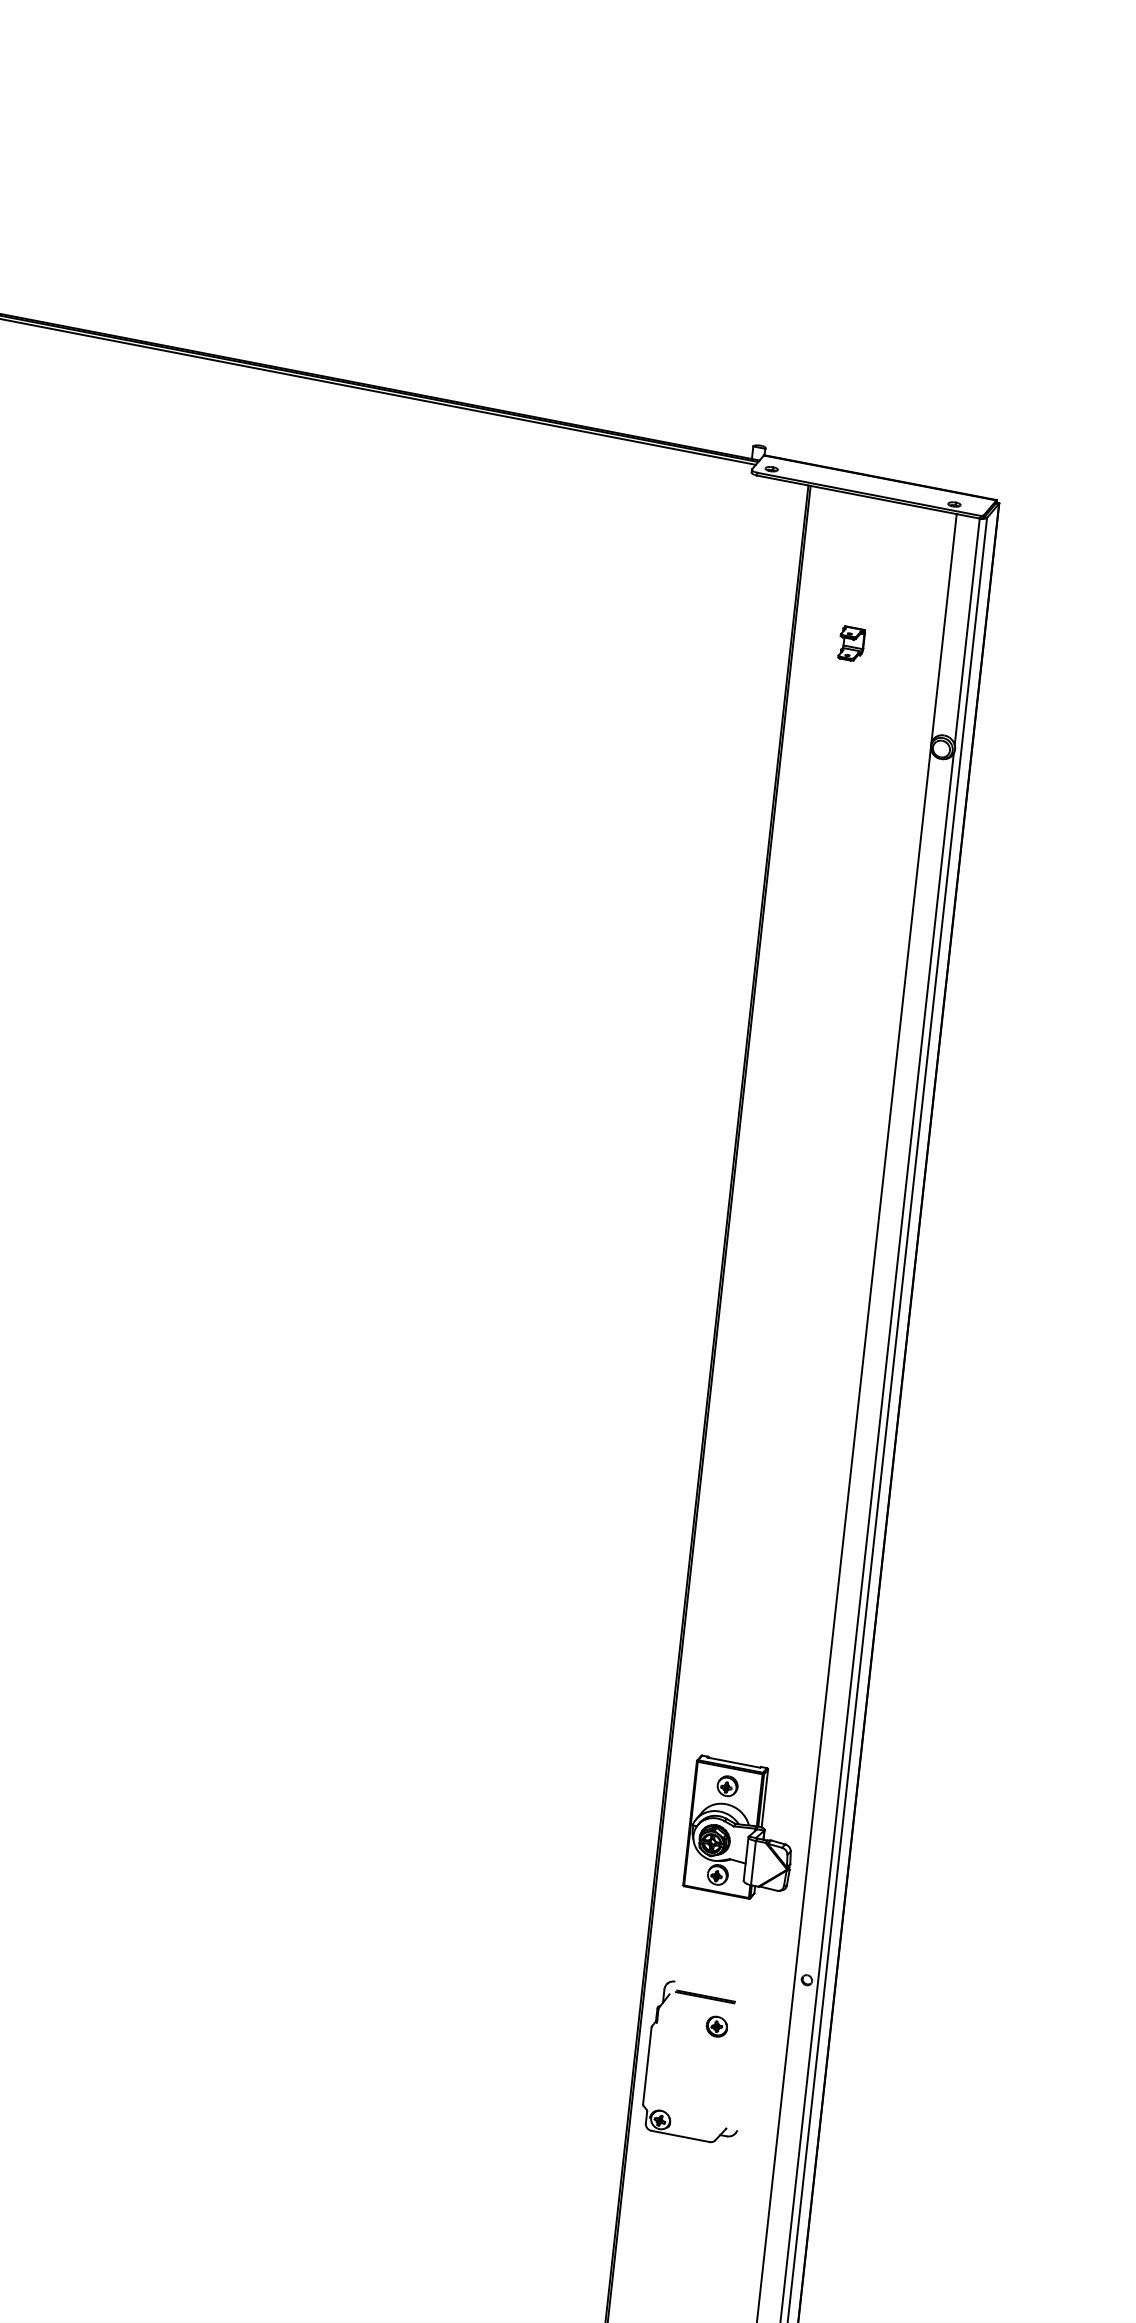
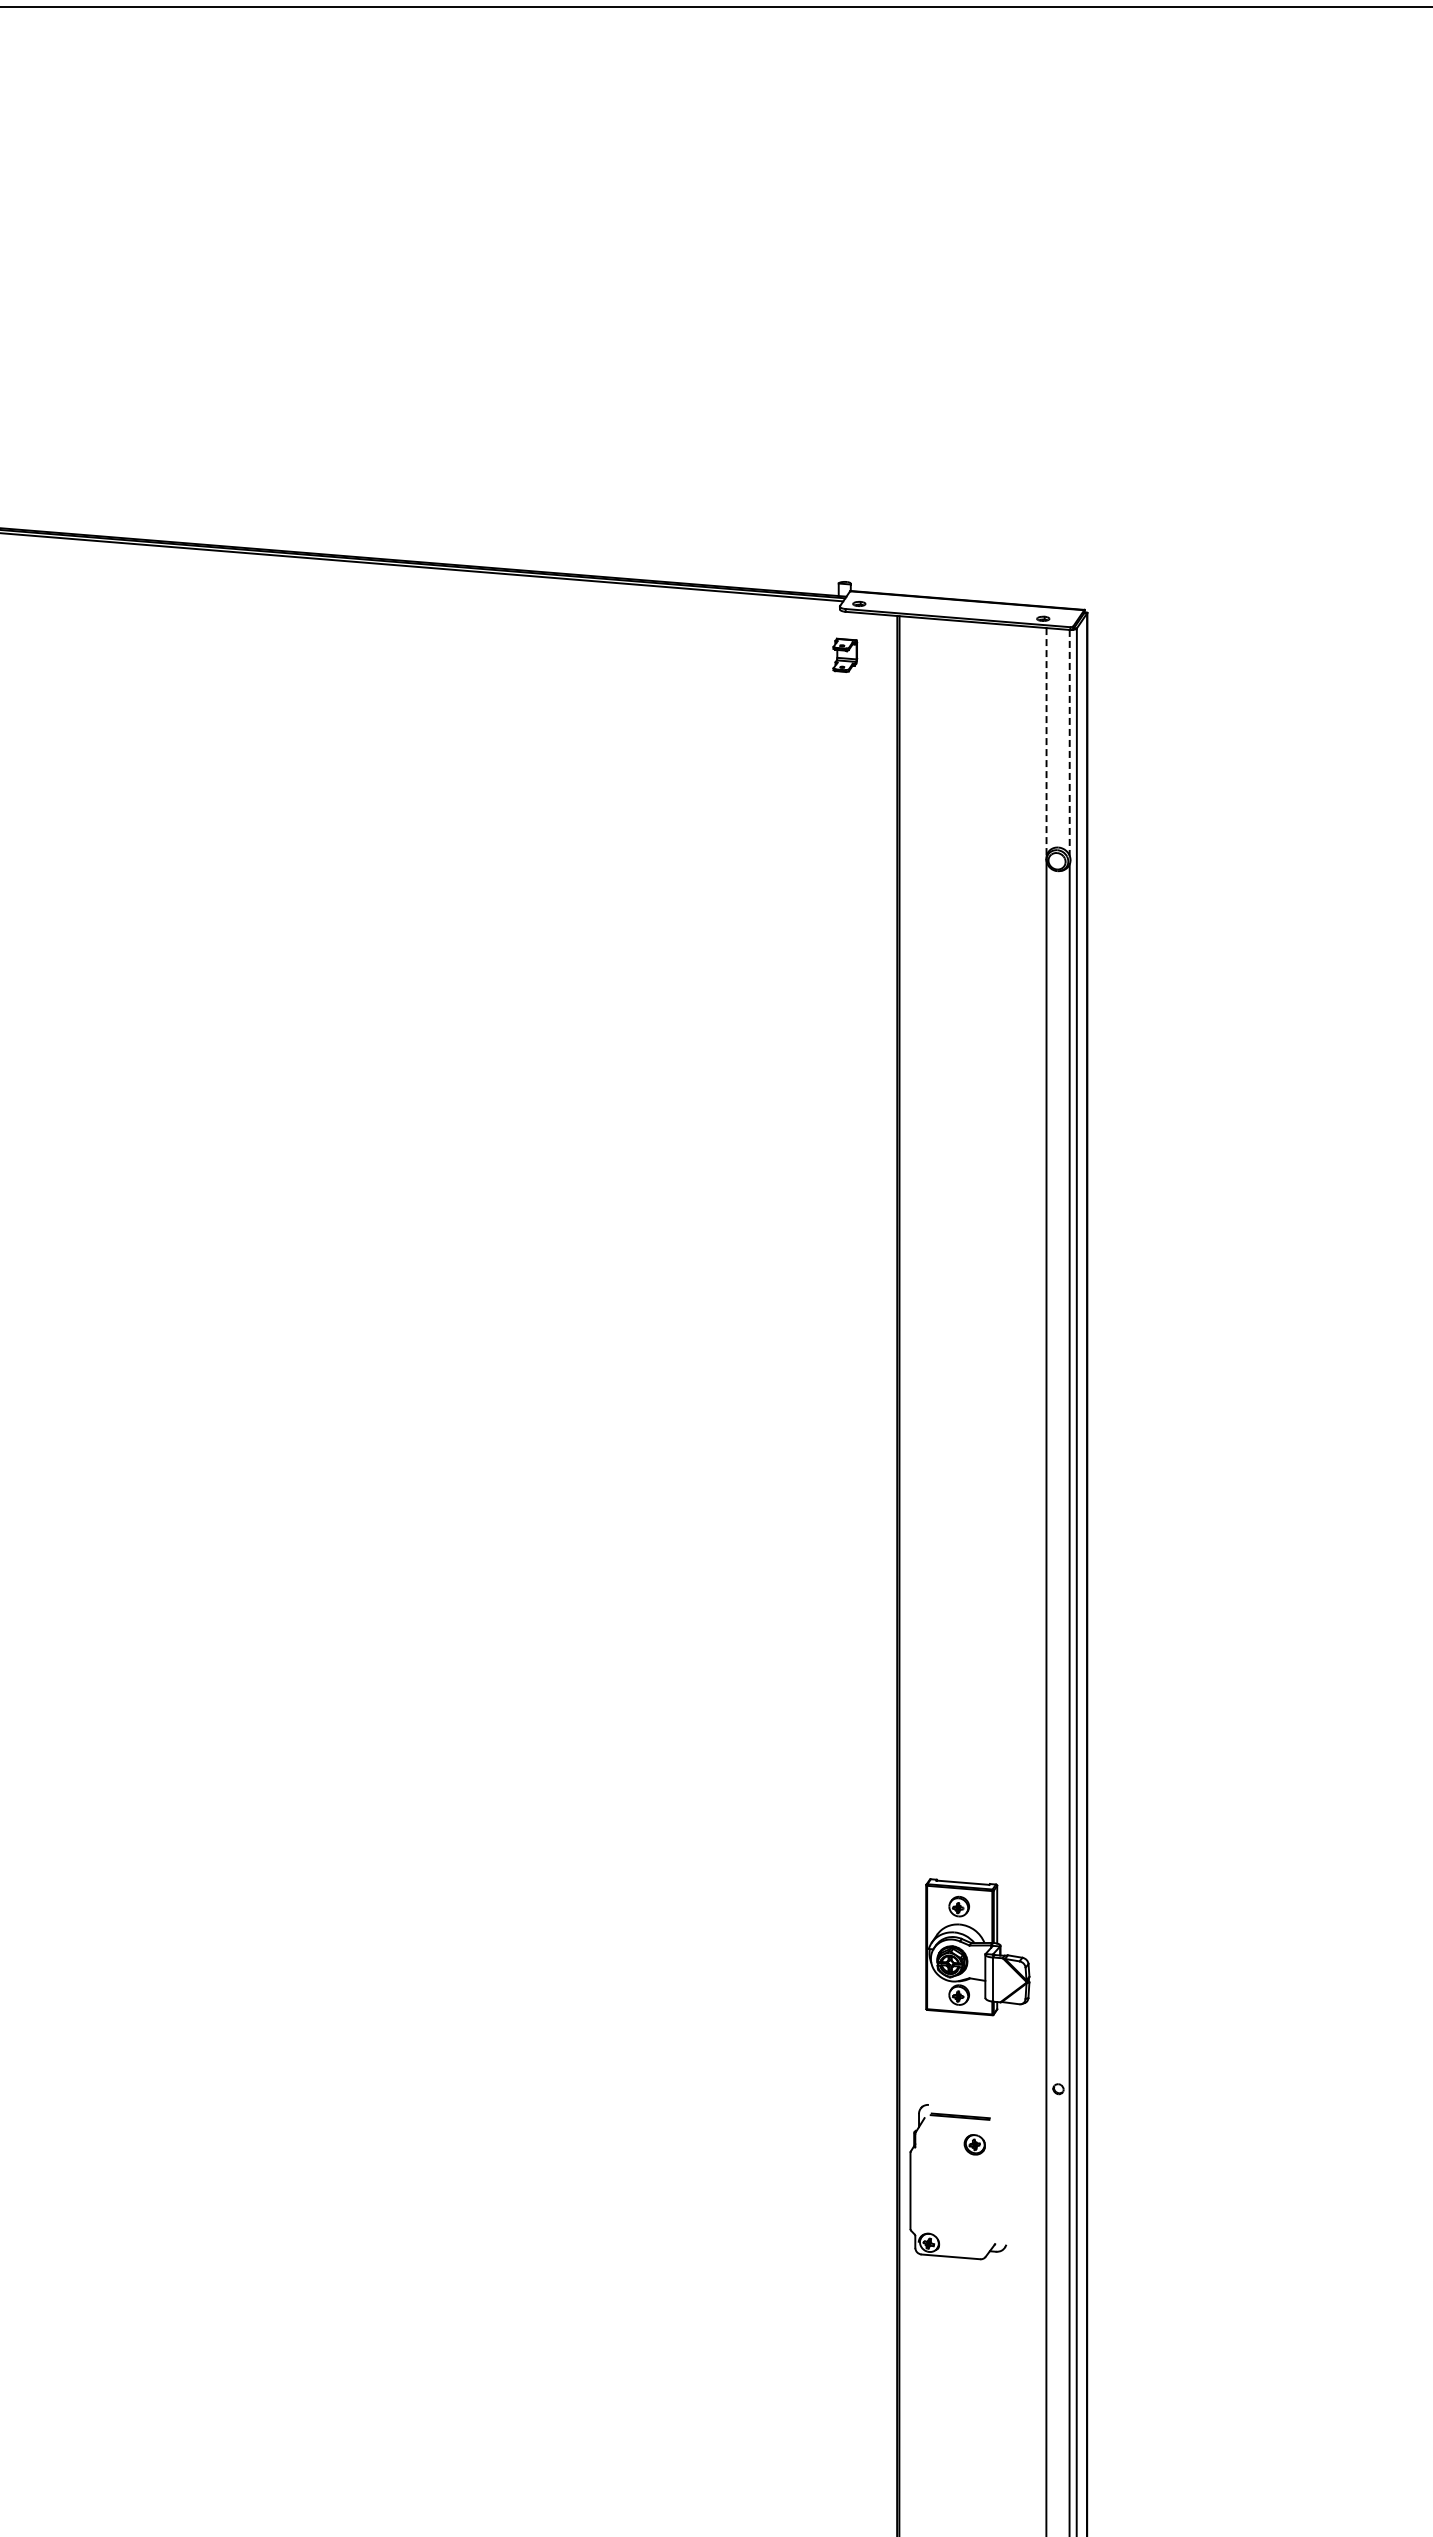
line: (944, 628) -> (1046, 742), solid -> dashed
line: (967, 631) -> (1069, 742), solid -> dashed
part: (852, 643) -> (845, 654), moved

